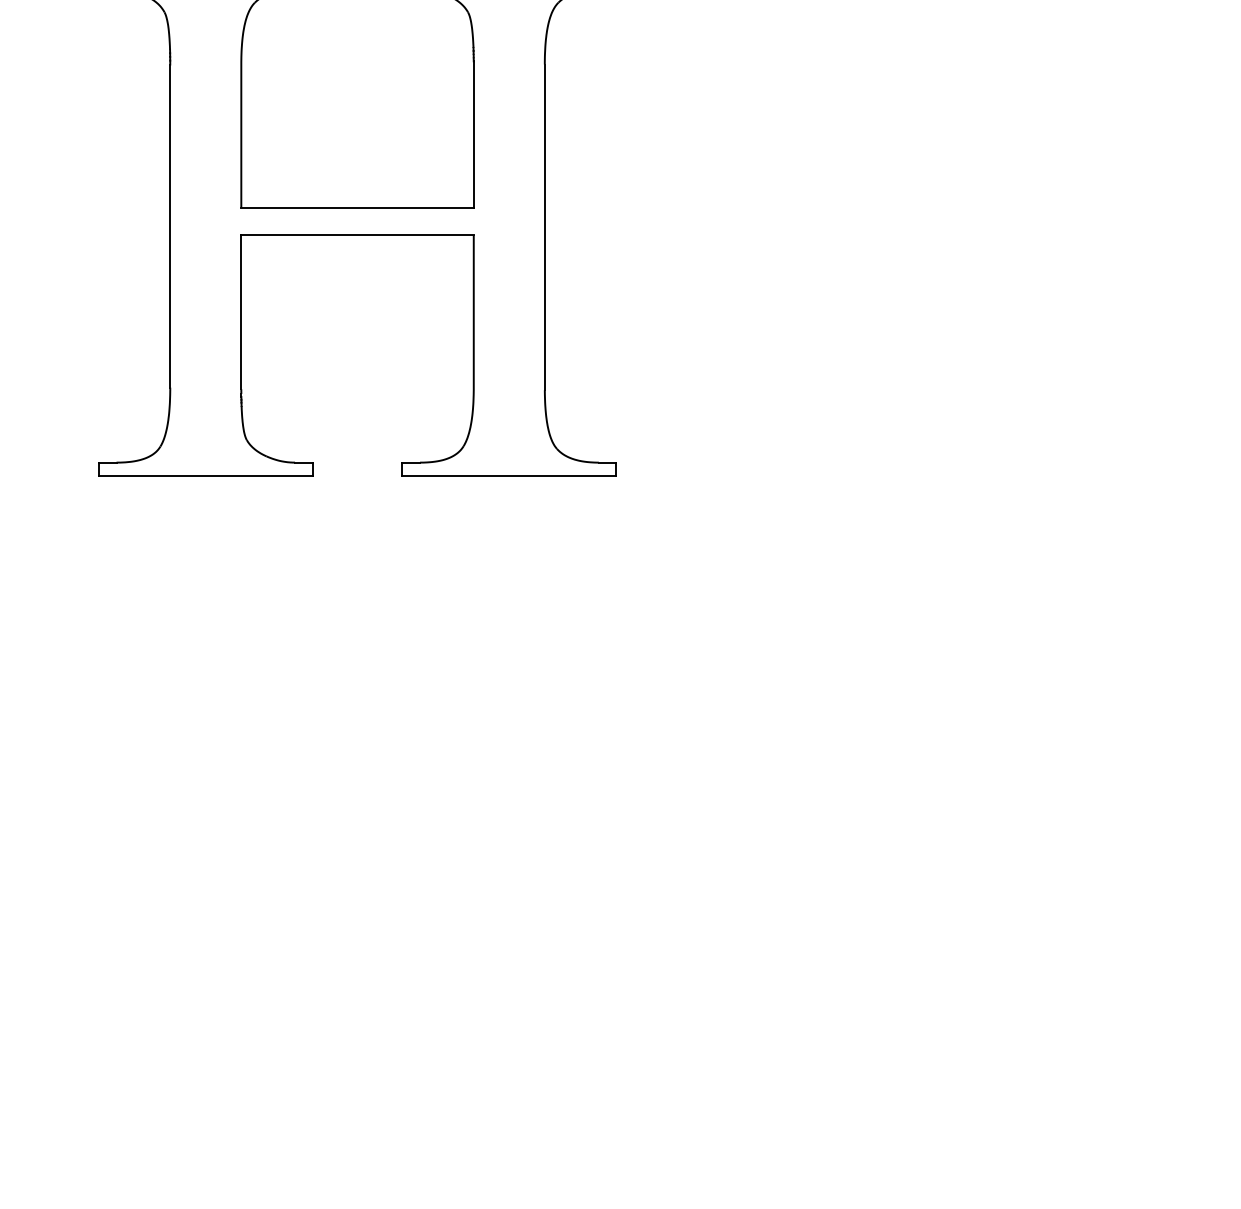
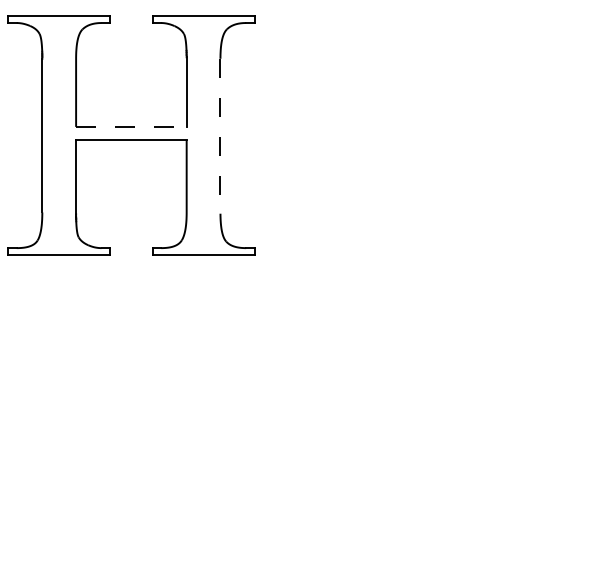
line: (357, 206) -> (131, 126), solid -> dashed
line: (544, 227) -> (220, 136), solid -> dashed

